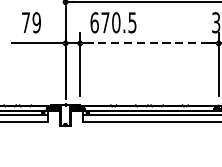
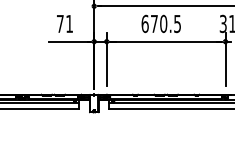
text: (36, 22) -> (69, 23), 79 -> 71
text: (112, 22) -> (160, 23), moved
line: (149, 43) -> (166, 41), dashed -> solid

